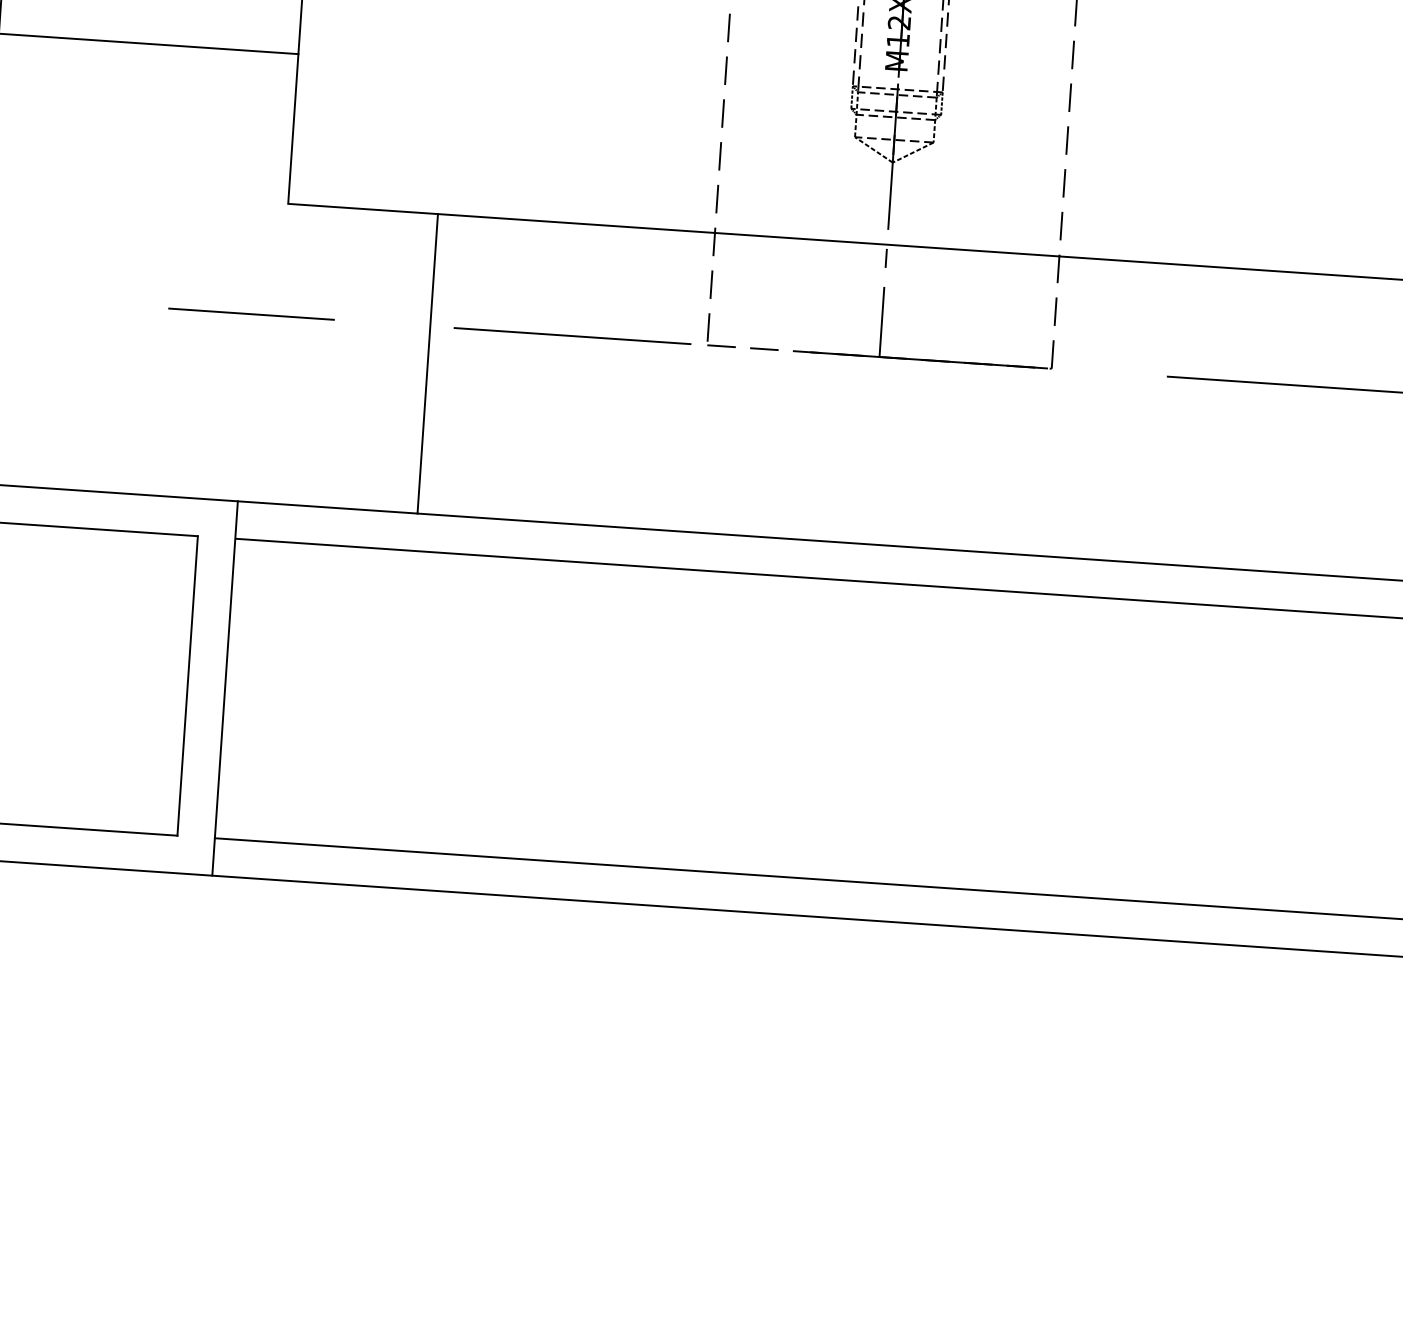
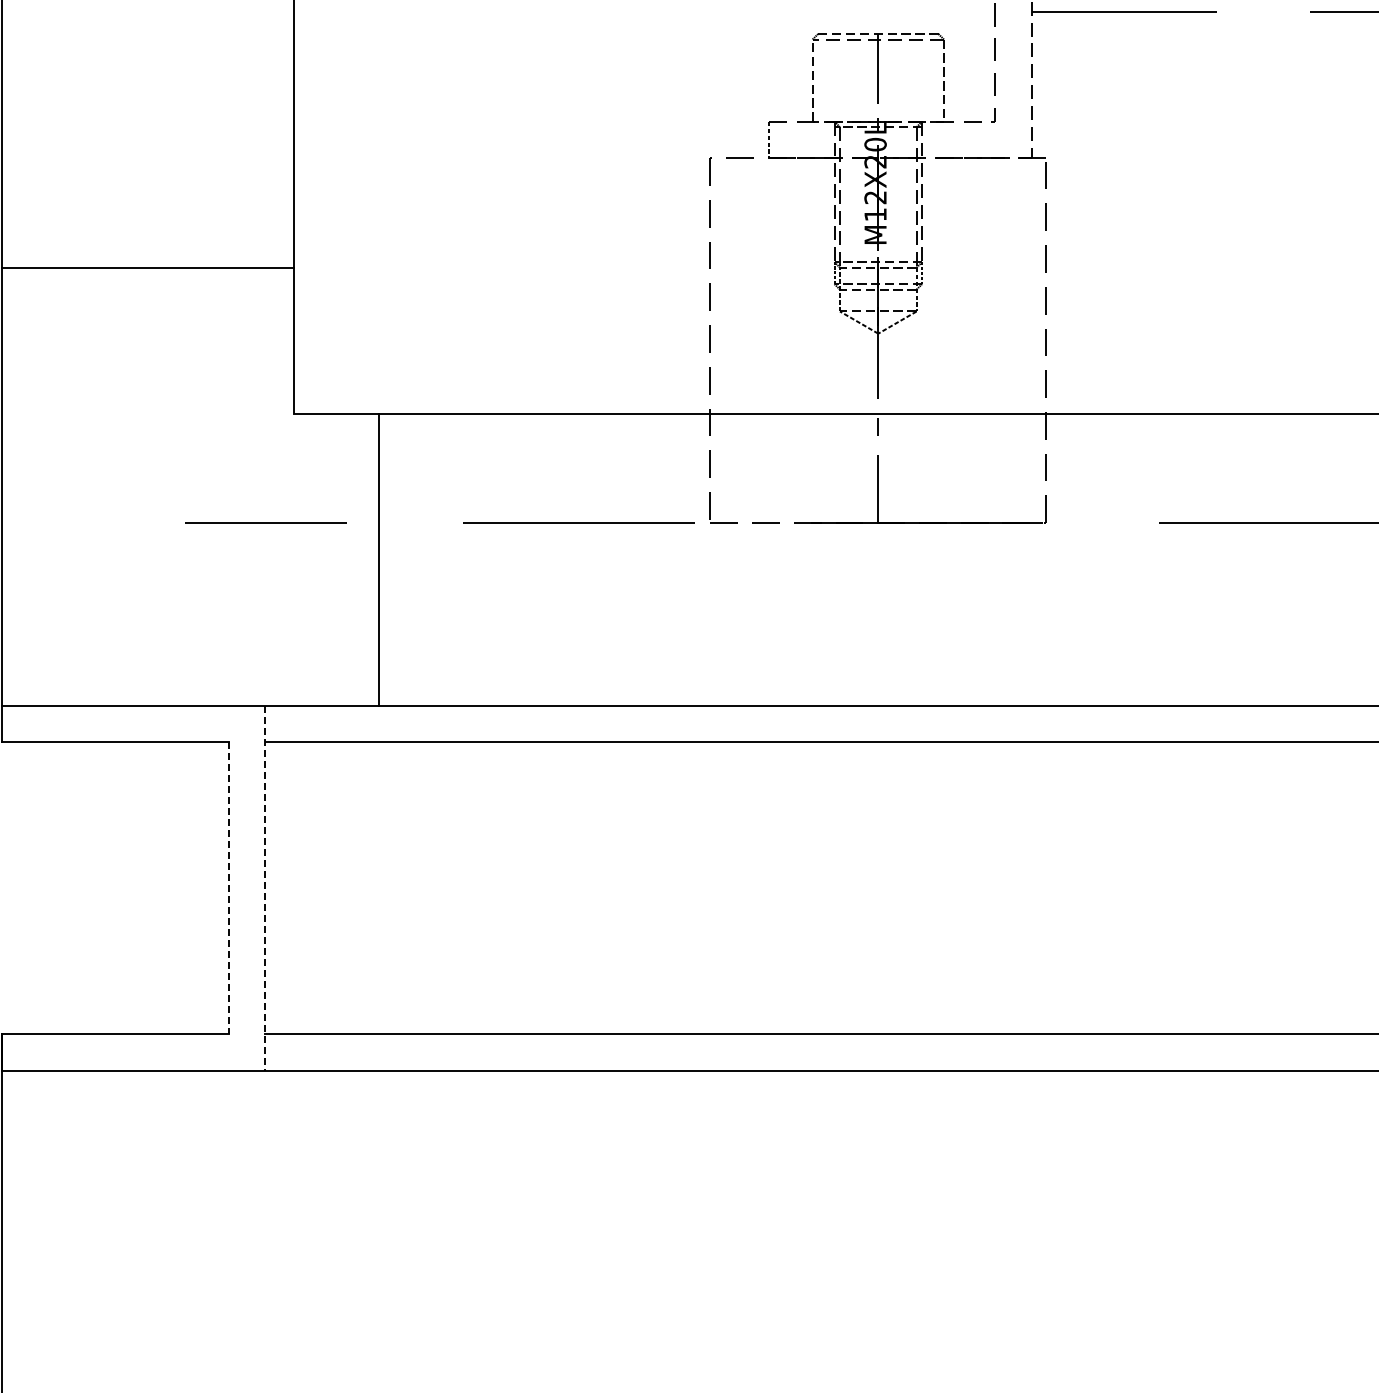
line: (428, 363) -> (379, 559), moved
line: (187, 686) -> (228, 888), solid -> dashed
line: (225, 688) -> (265, 888), solid -> dashed

